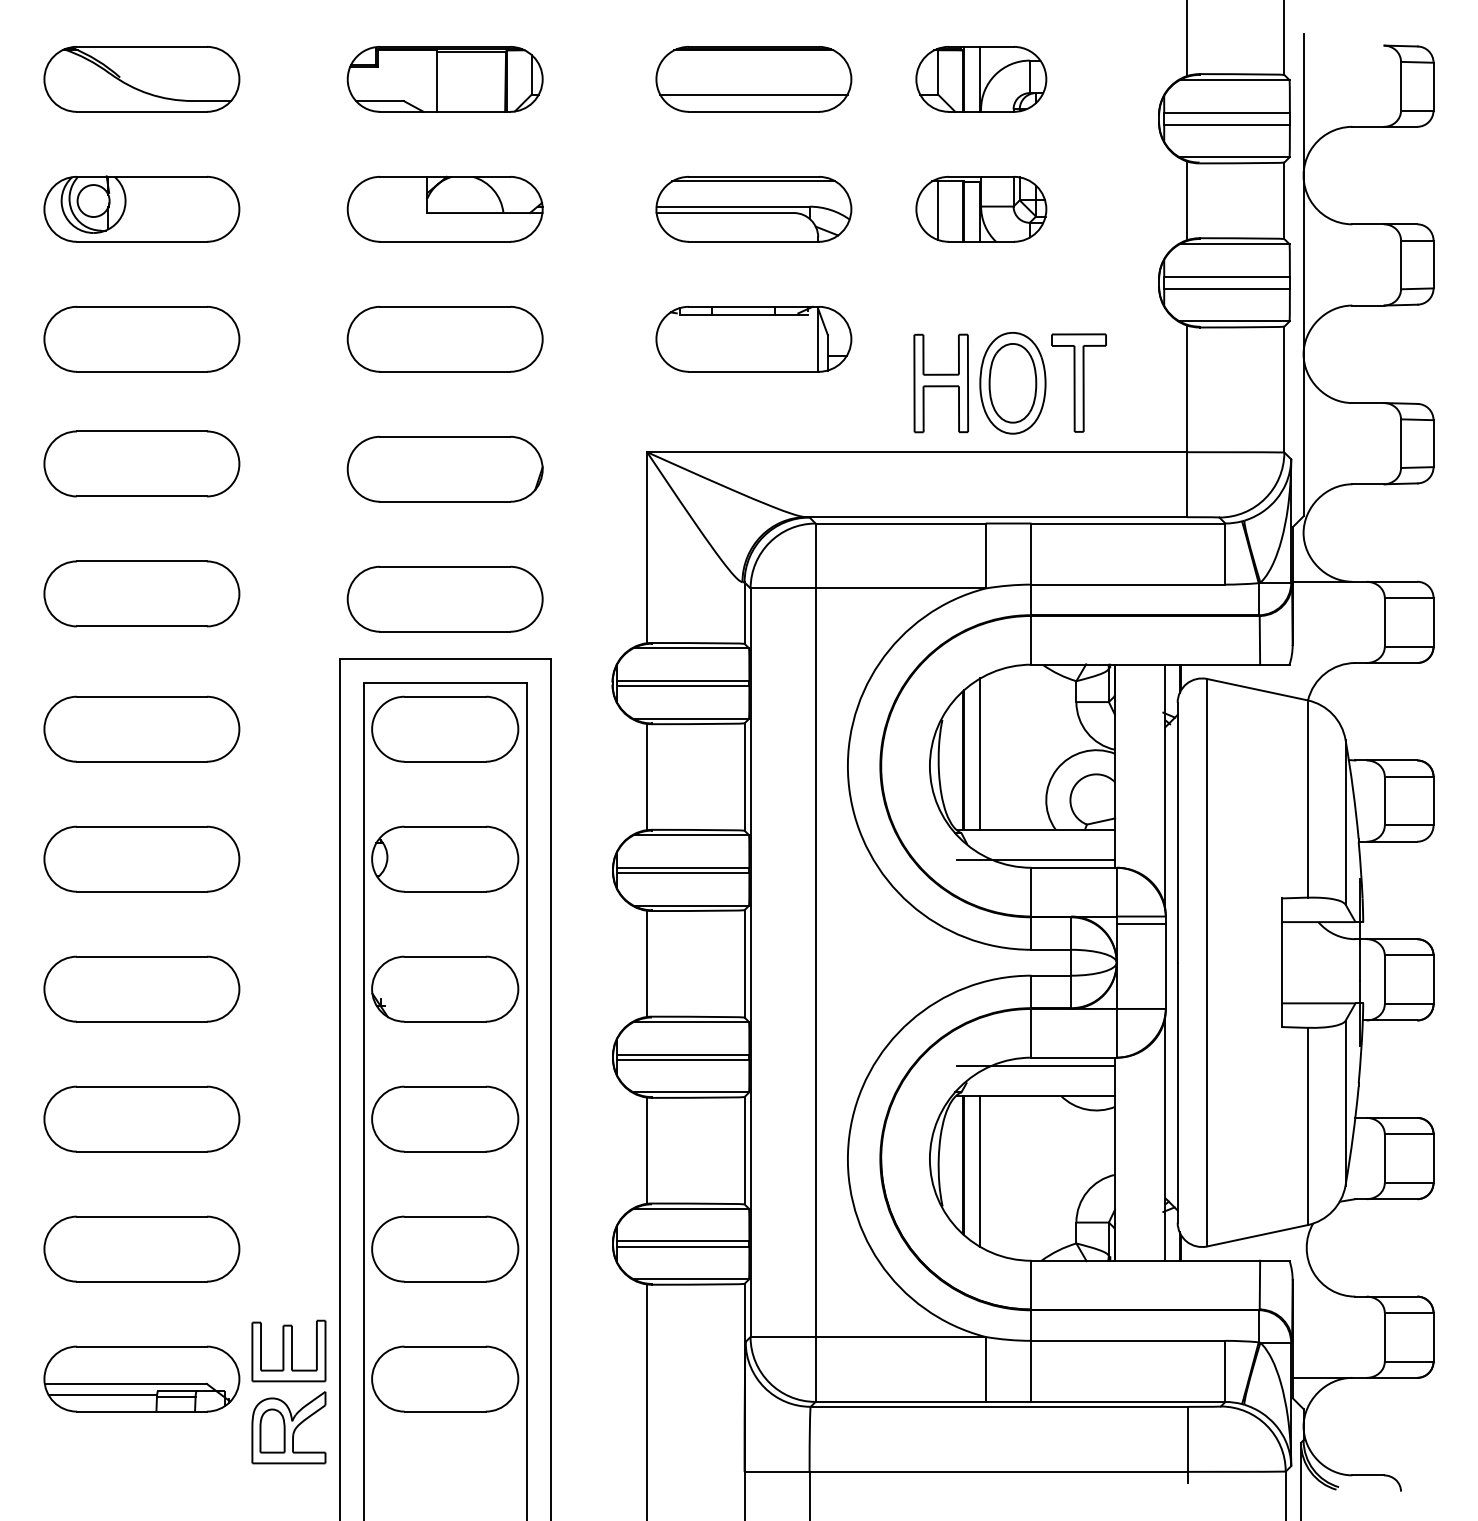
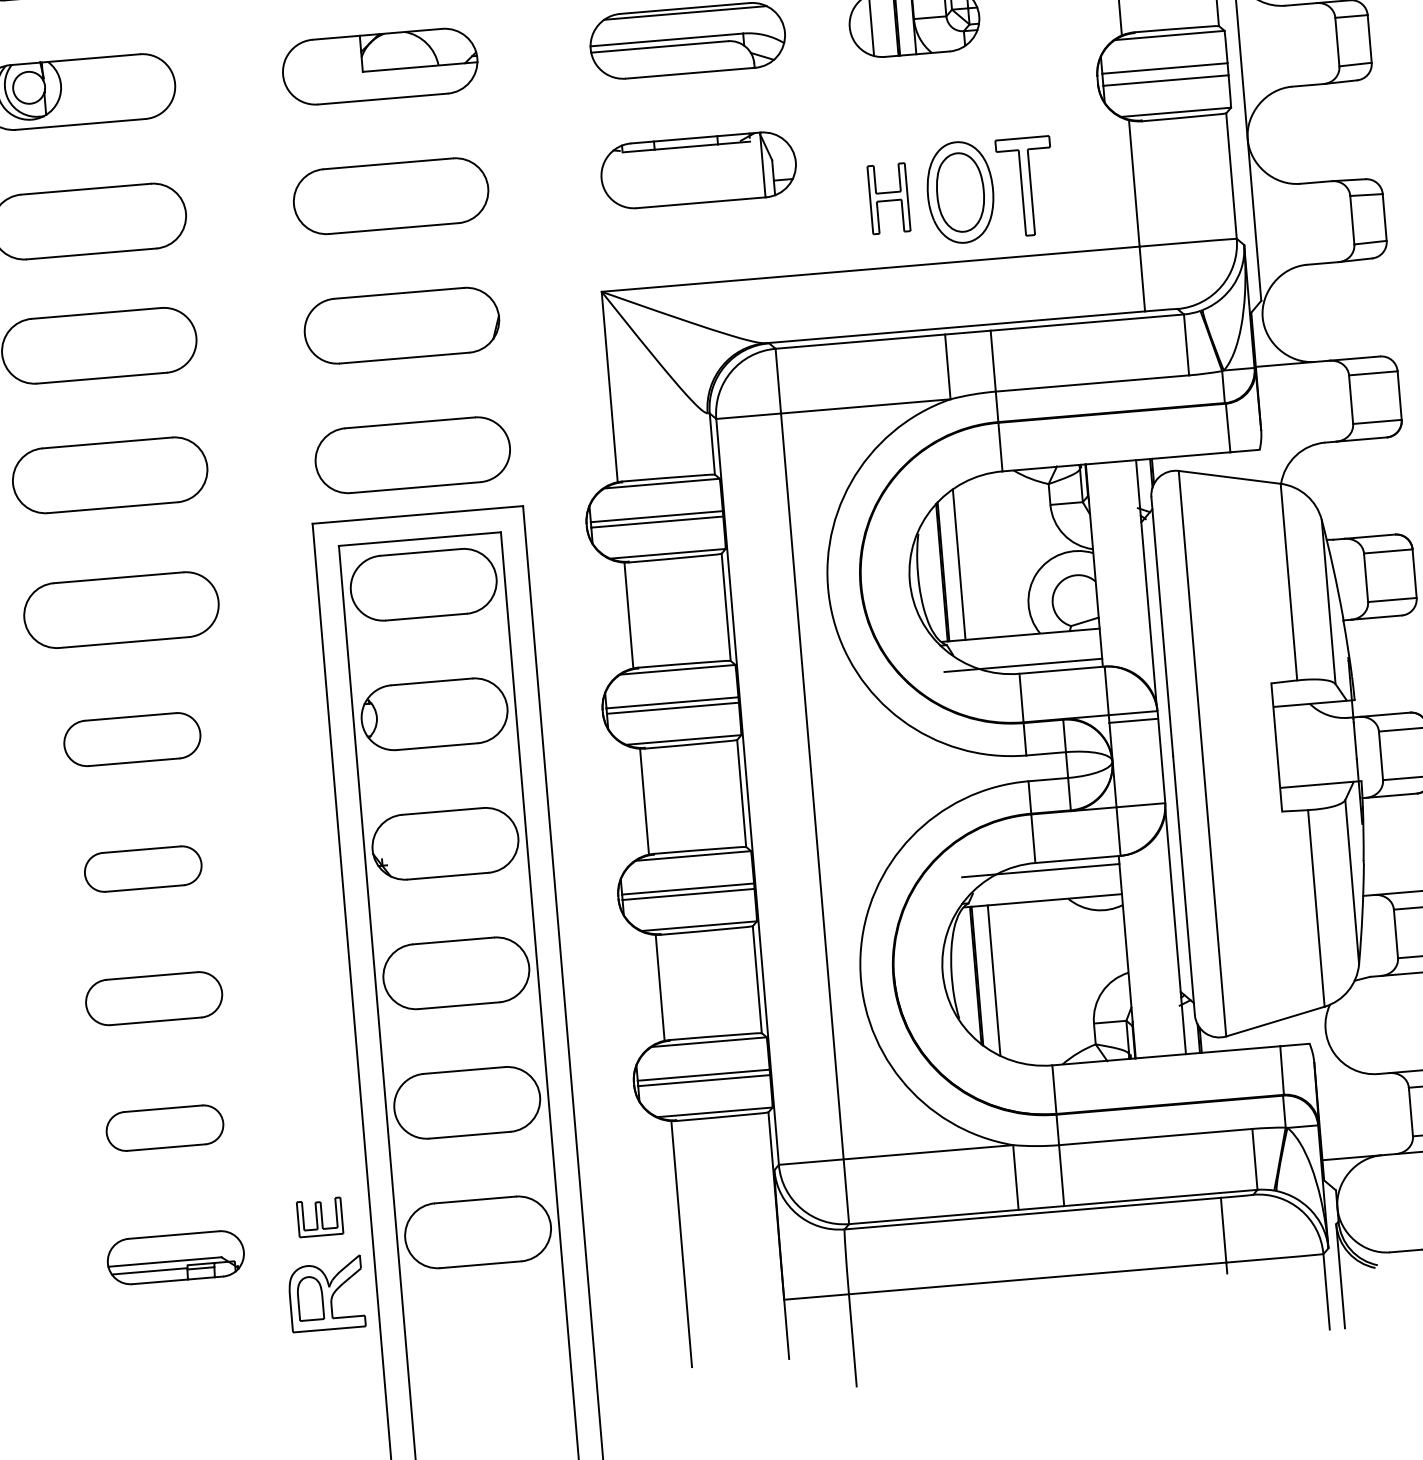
part: (940, 383) -> (888, 198), size x0.7
part: (141, 858) -> (131, 738), size x0.7
part: (141, 988) -> (142, 868), size x0.6
part: (141, 1118) -> (153, 998), size x0.7
part: (141, 1248) -> (164, 1127), size x0.6
part: (288, 1350) -> (319, 1216), size x0.6
part: (141, 1378) -> (175, 1257), size x0.7

